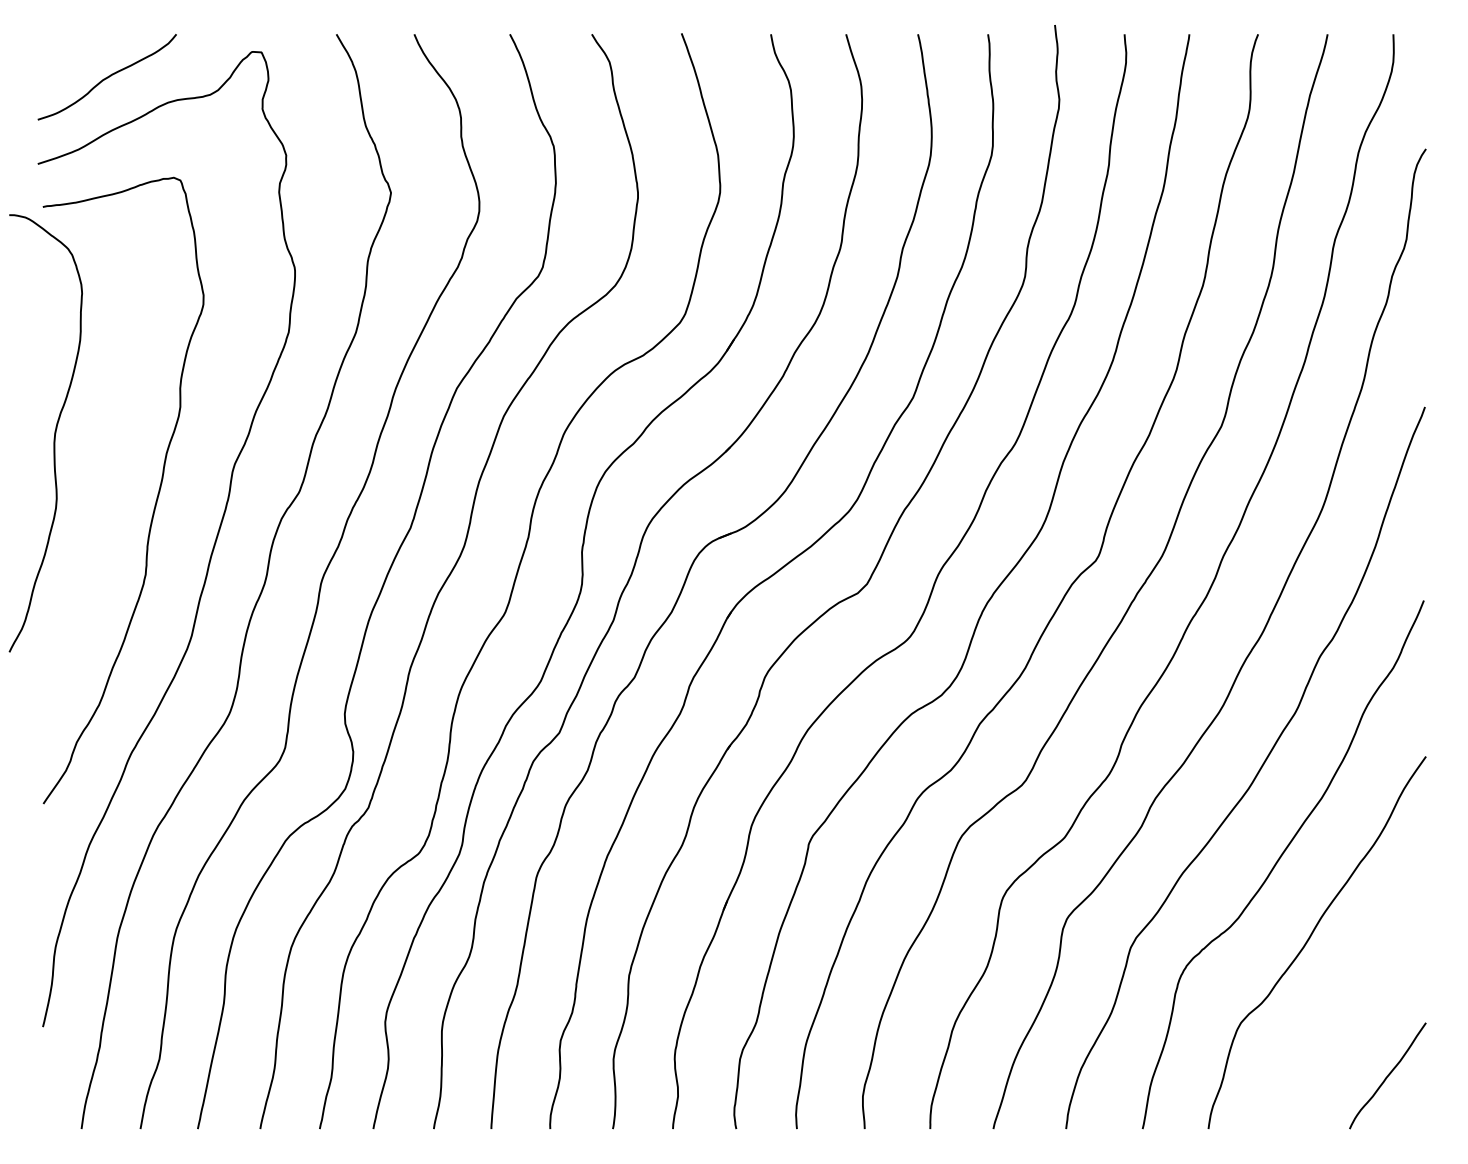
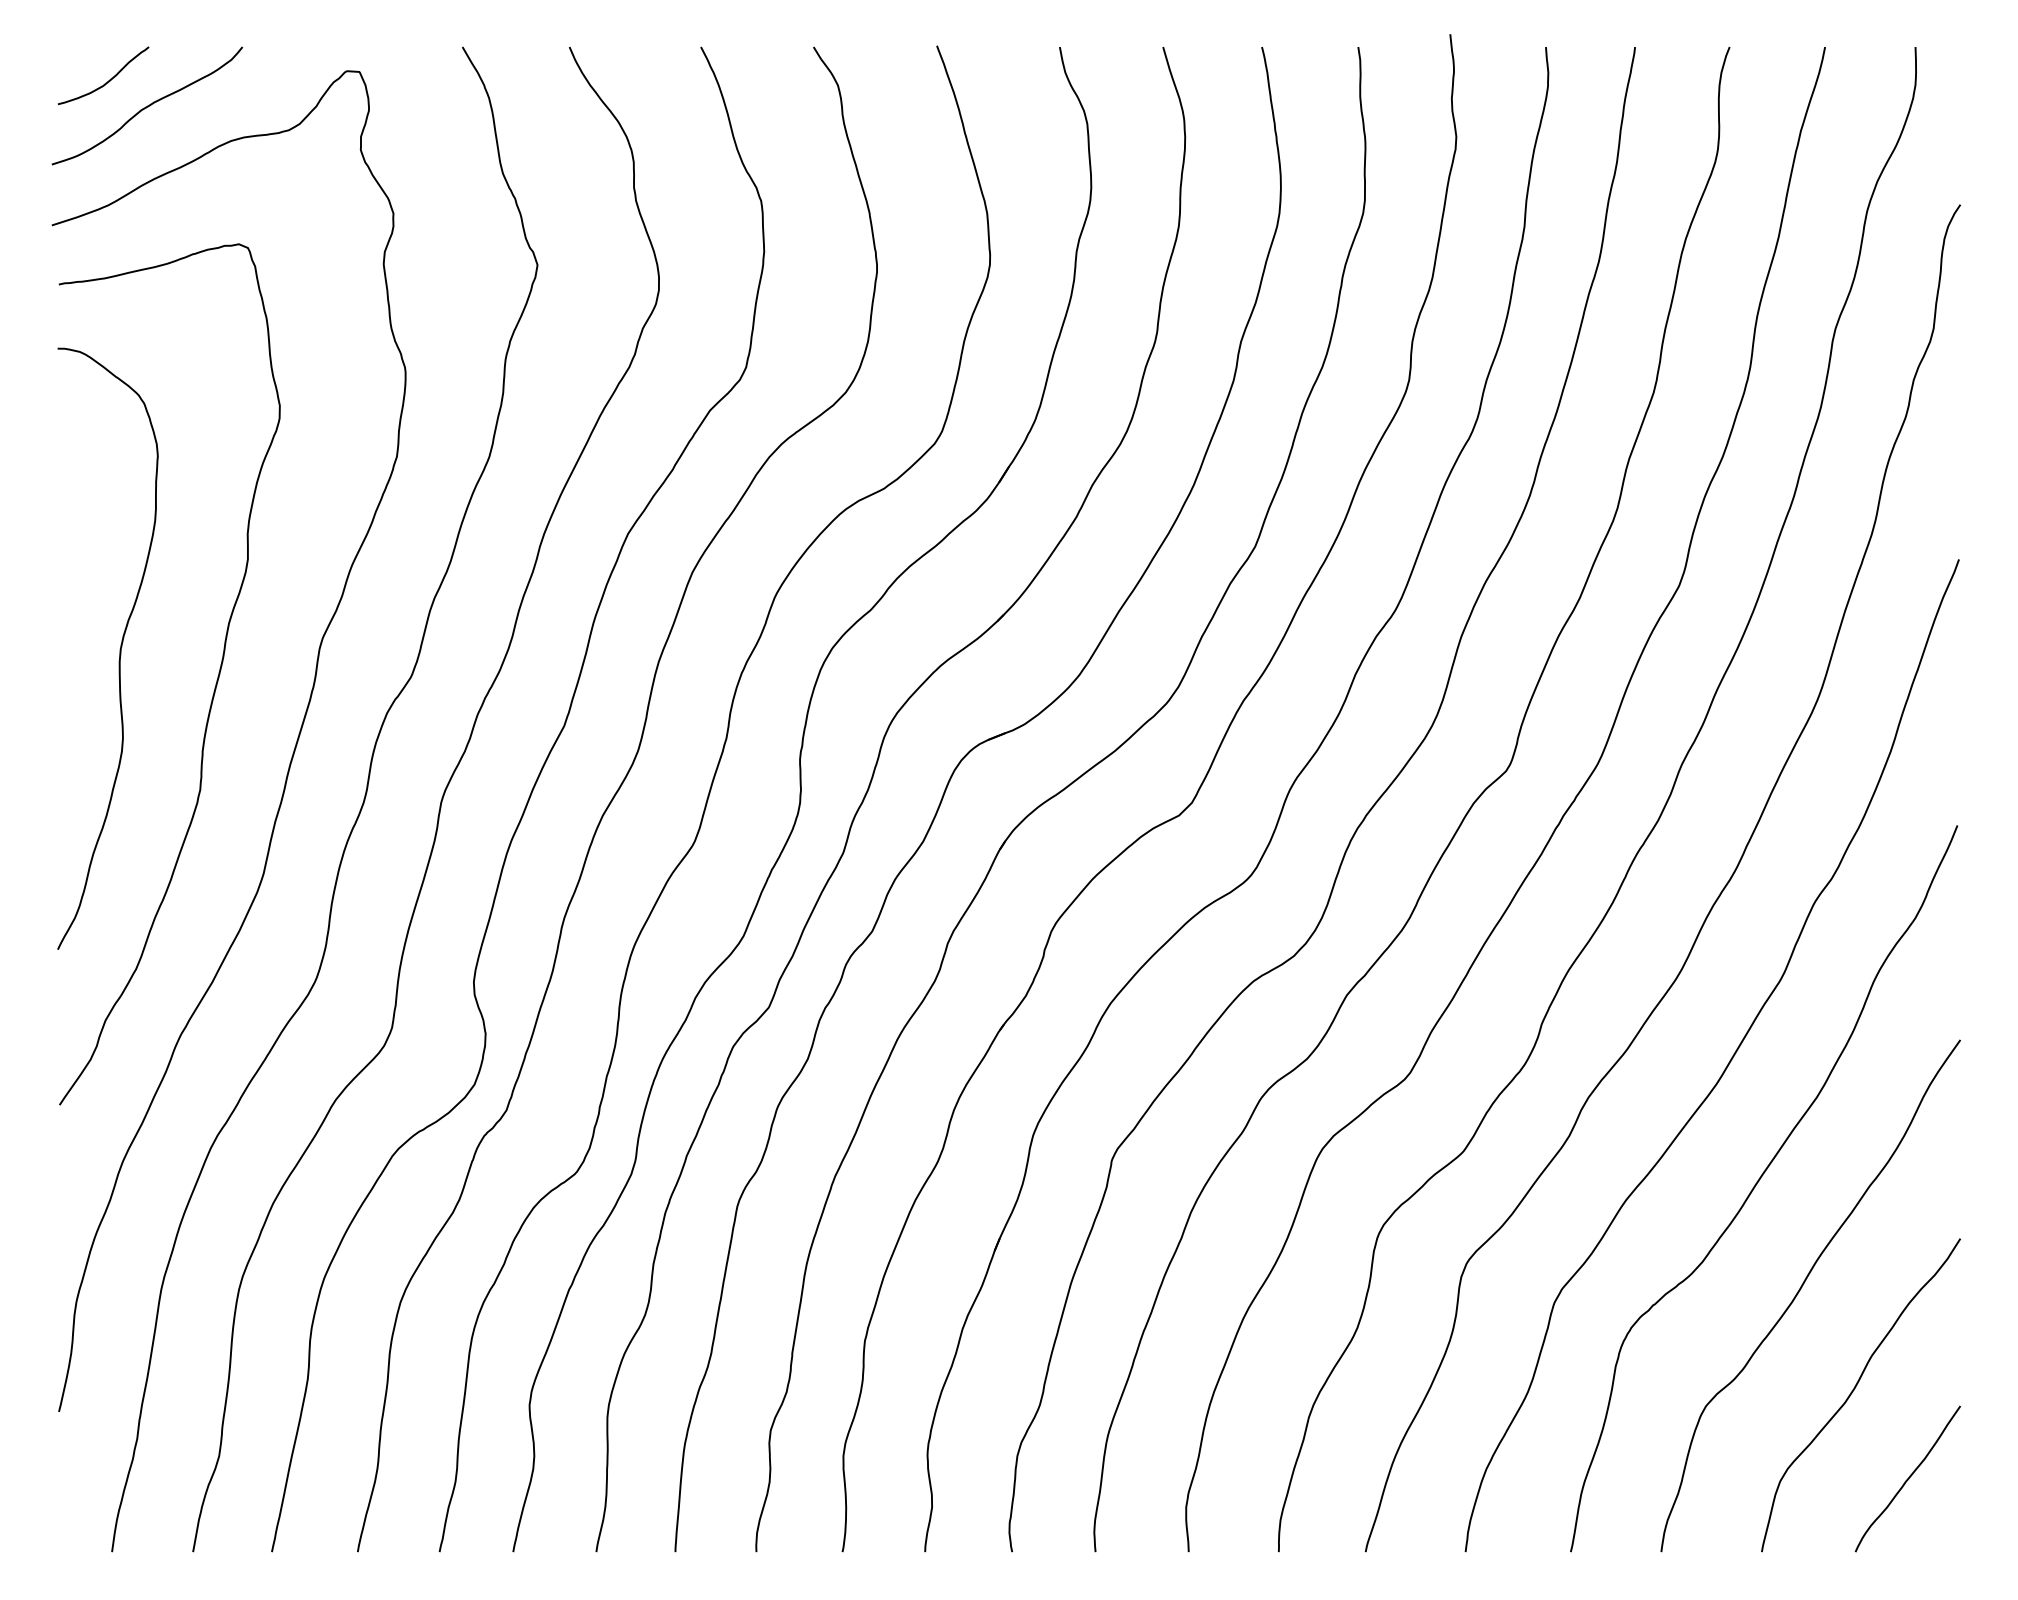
curve: (78, 58) -> (108, 80), added
curve: (54, 433) -> (119, 649), moved
curve: (1349, 1011) -> (1854, 1390), added

